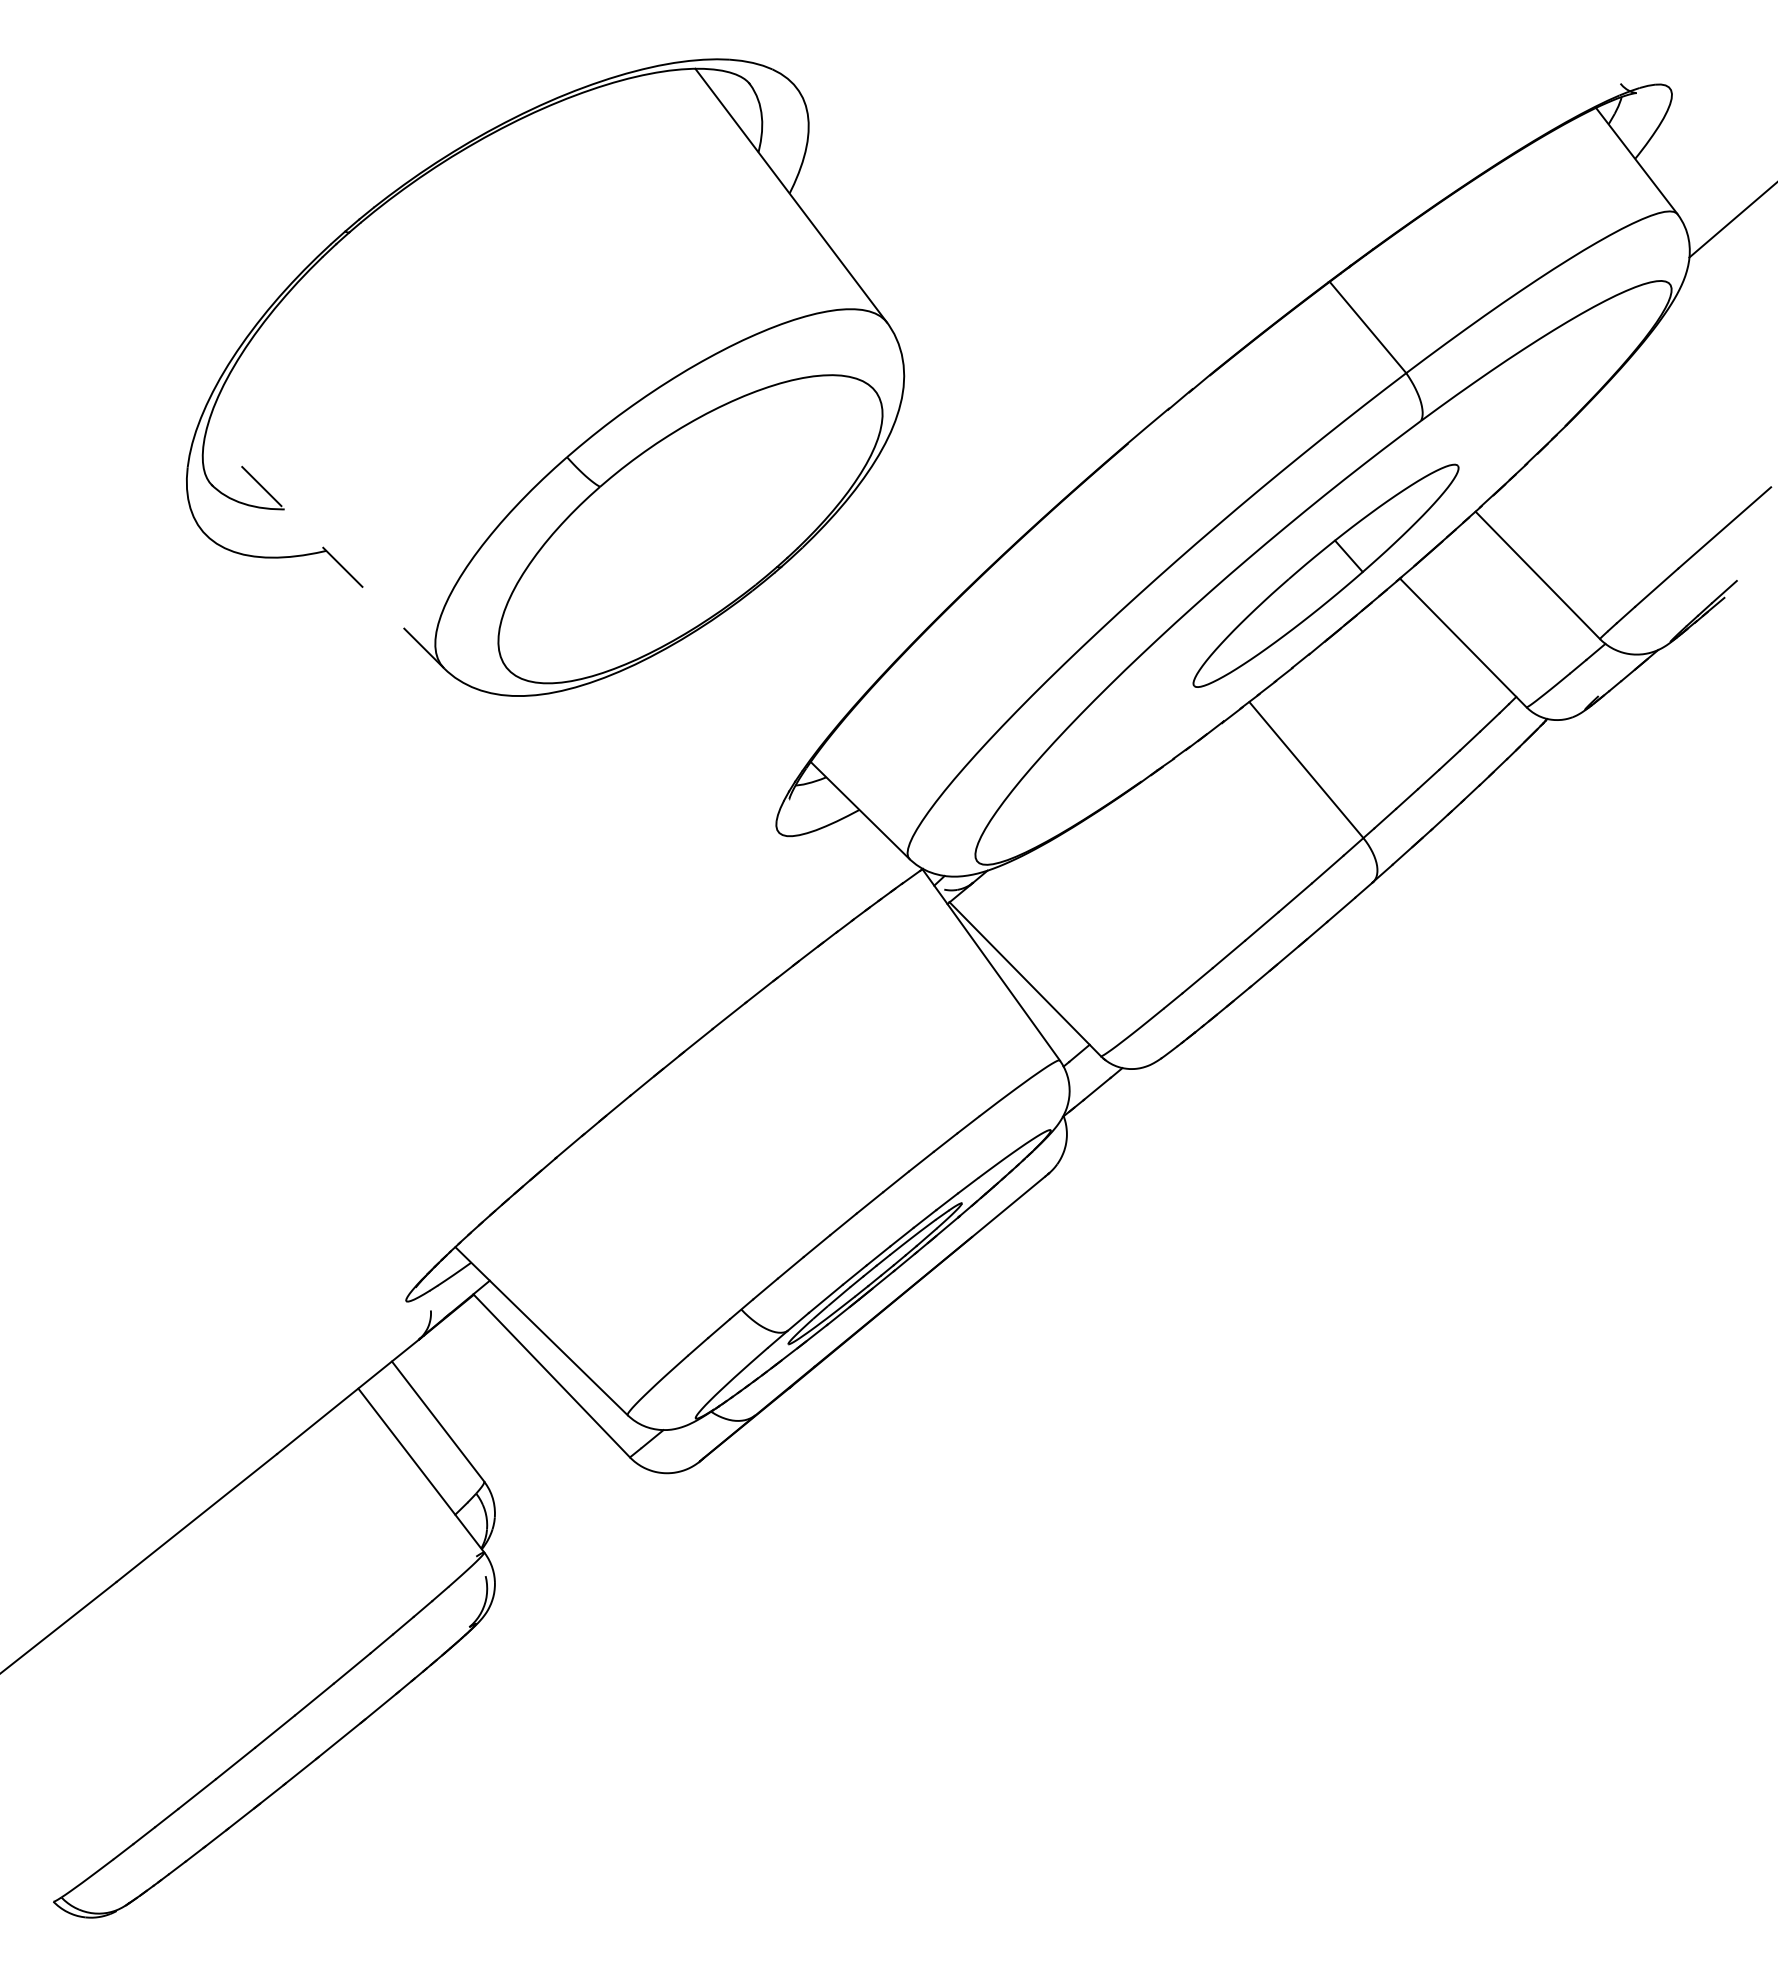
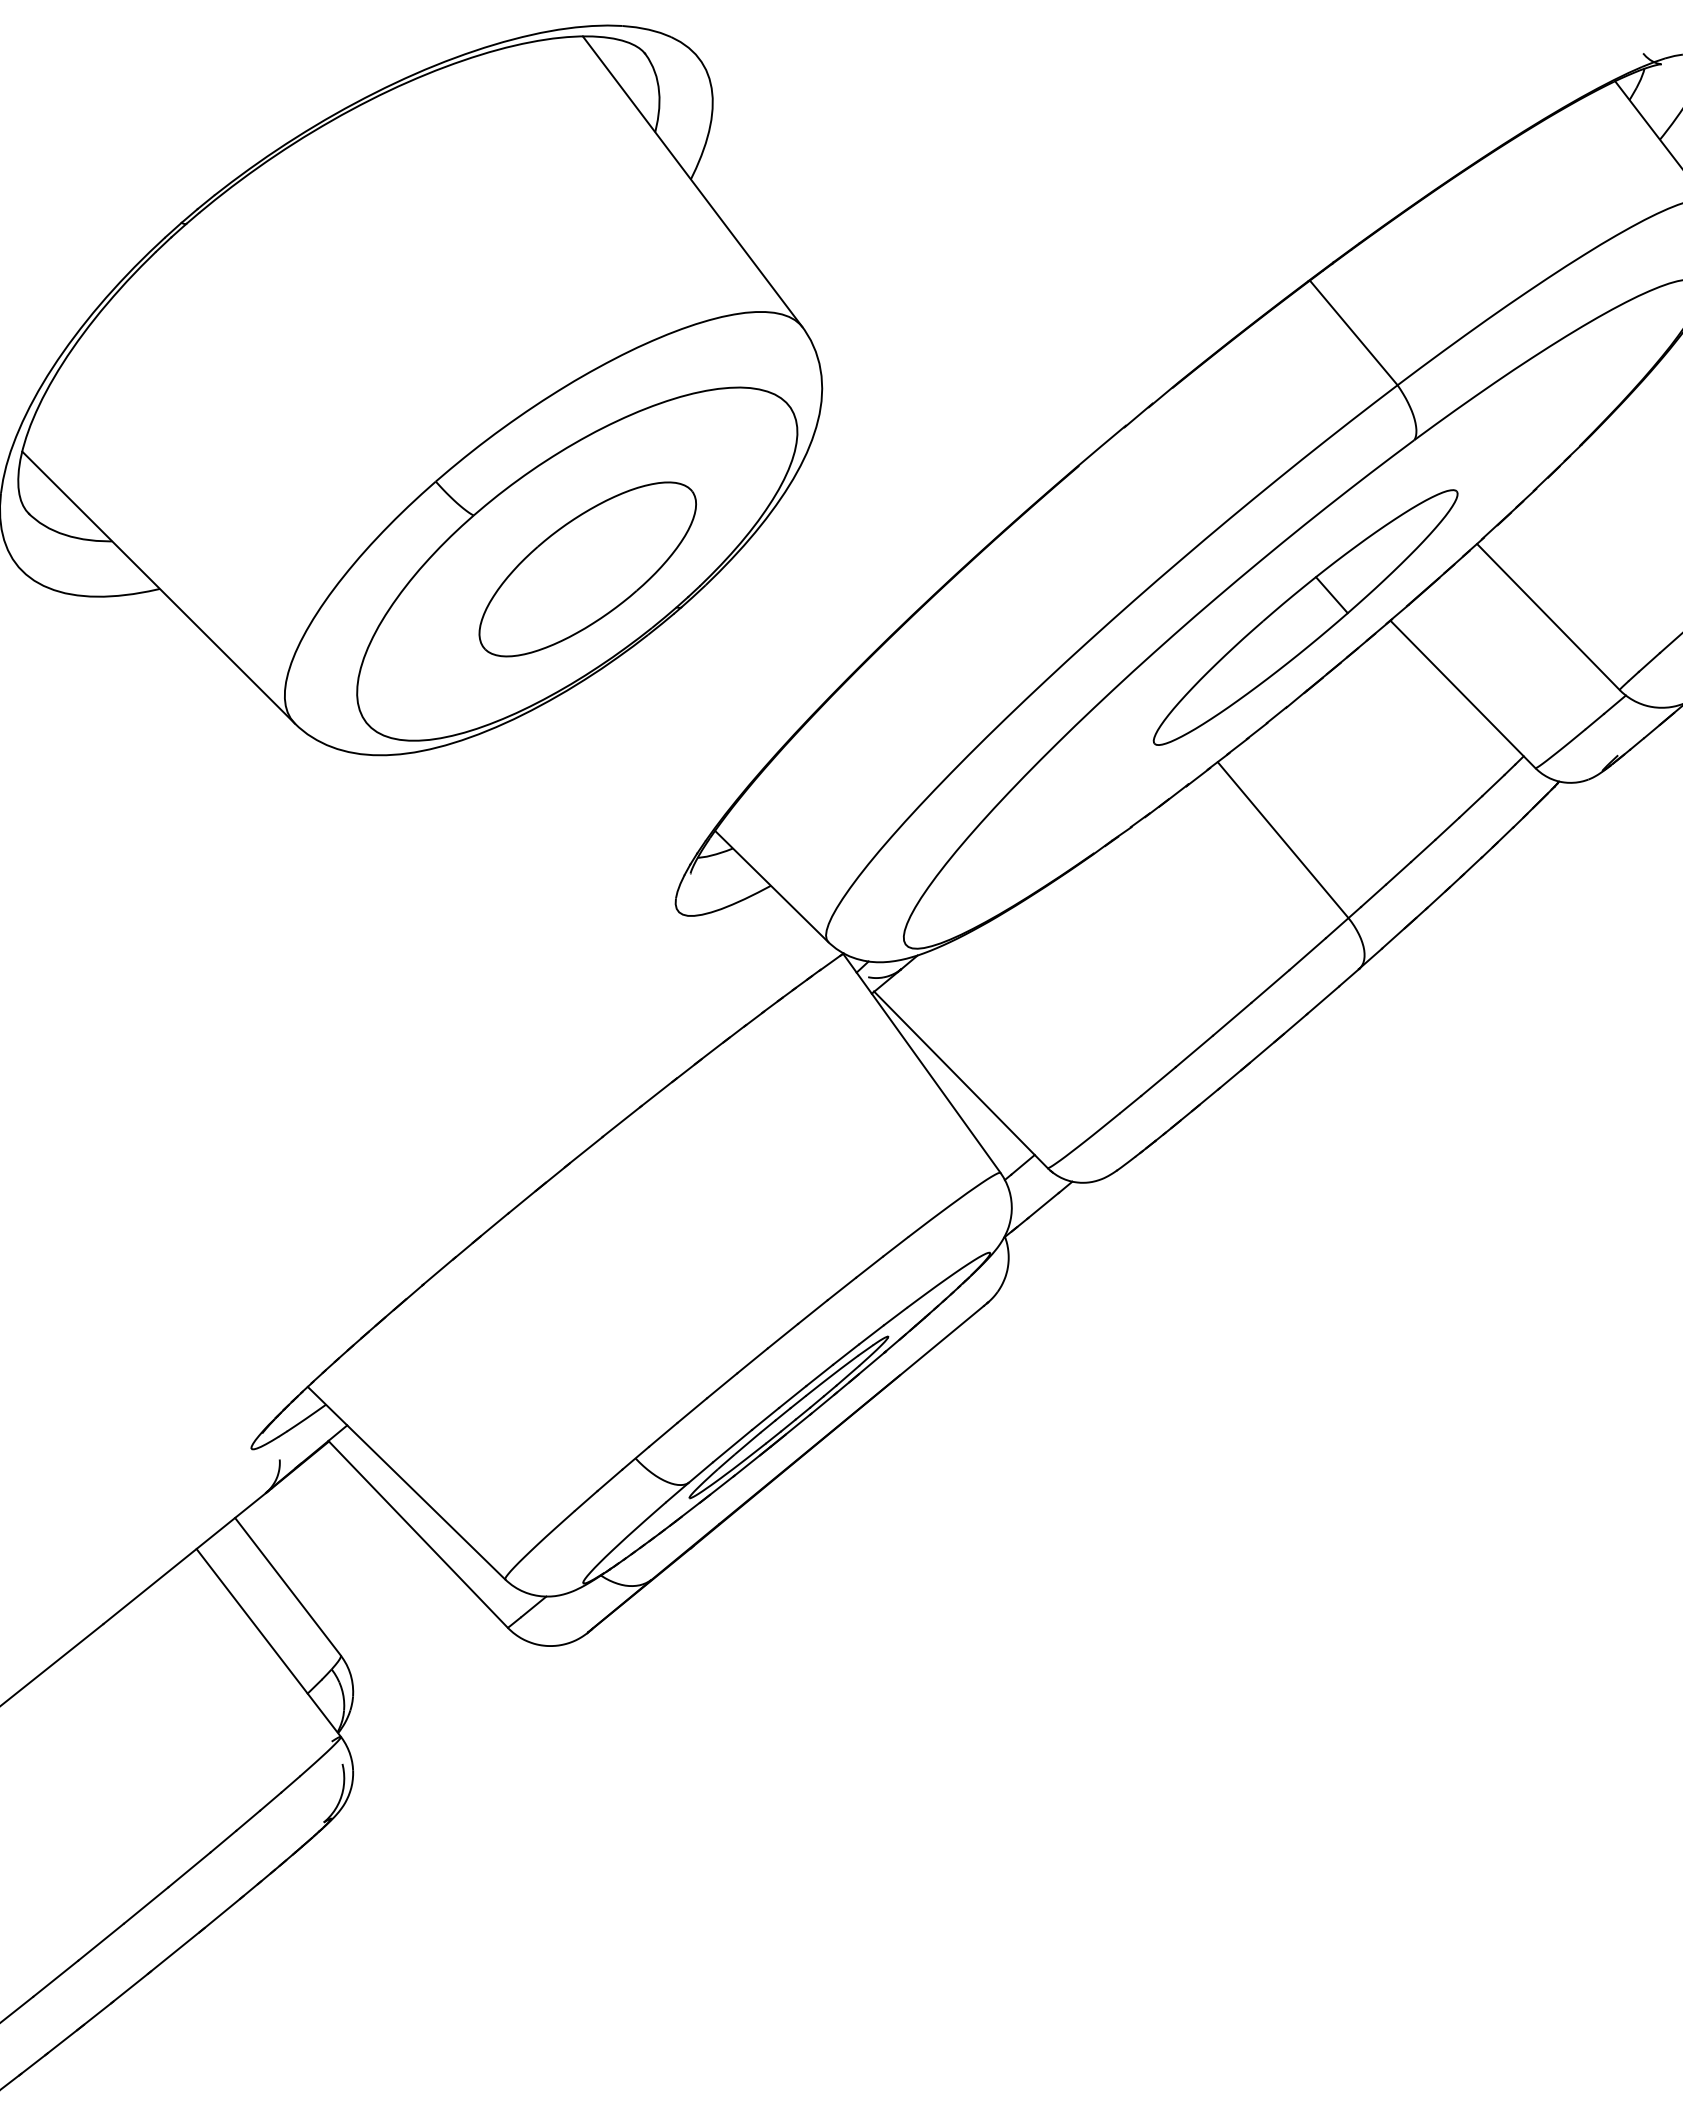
part: (699, 533) -> (587, 569), added
line: (324, 549) -> (157, 587), dashed -> solid

